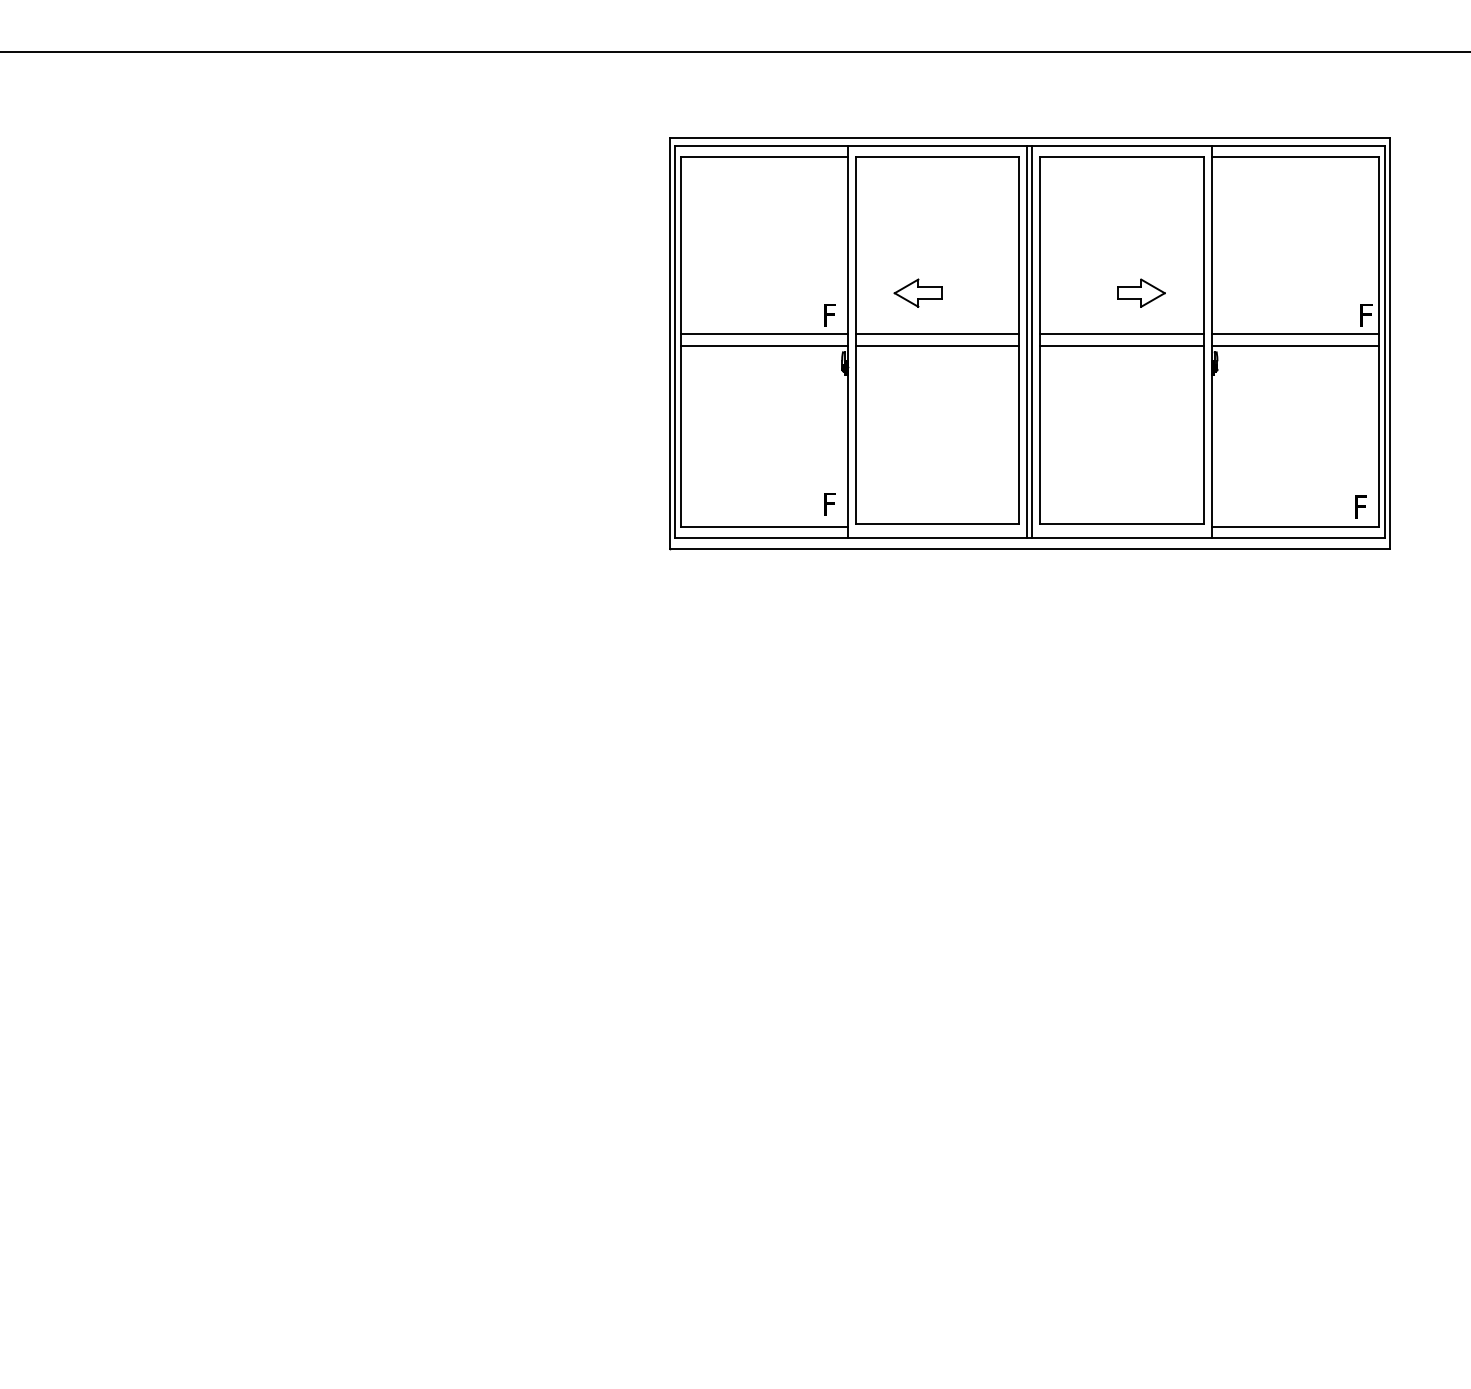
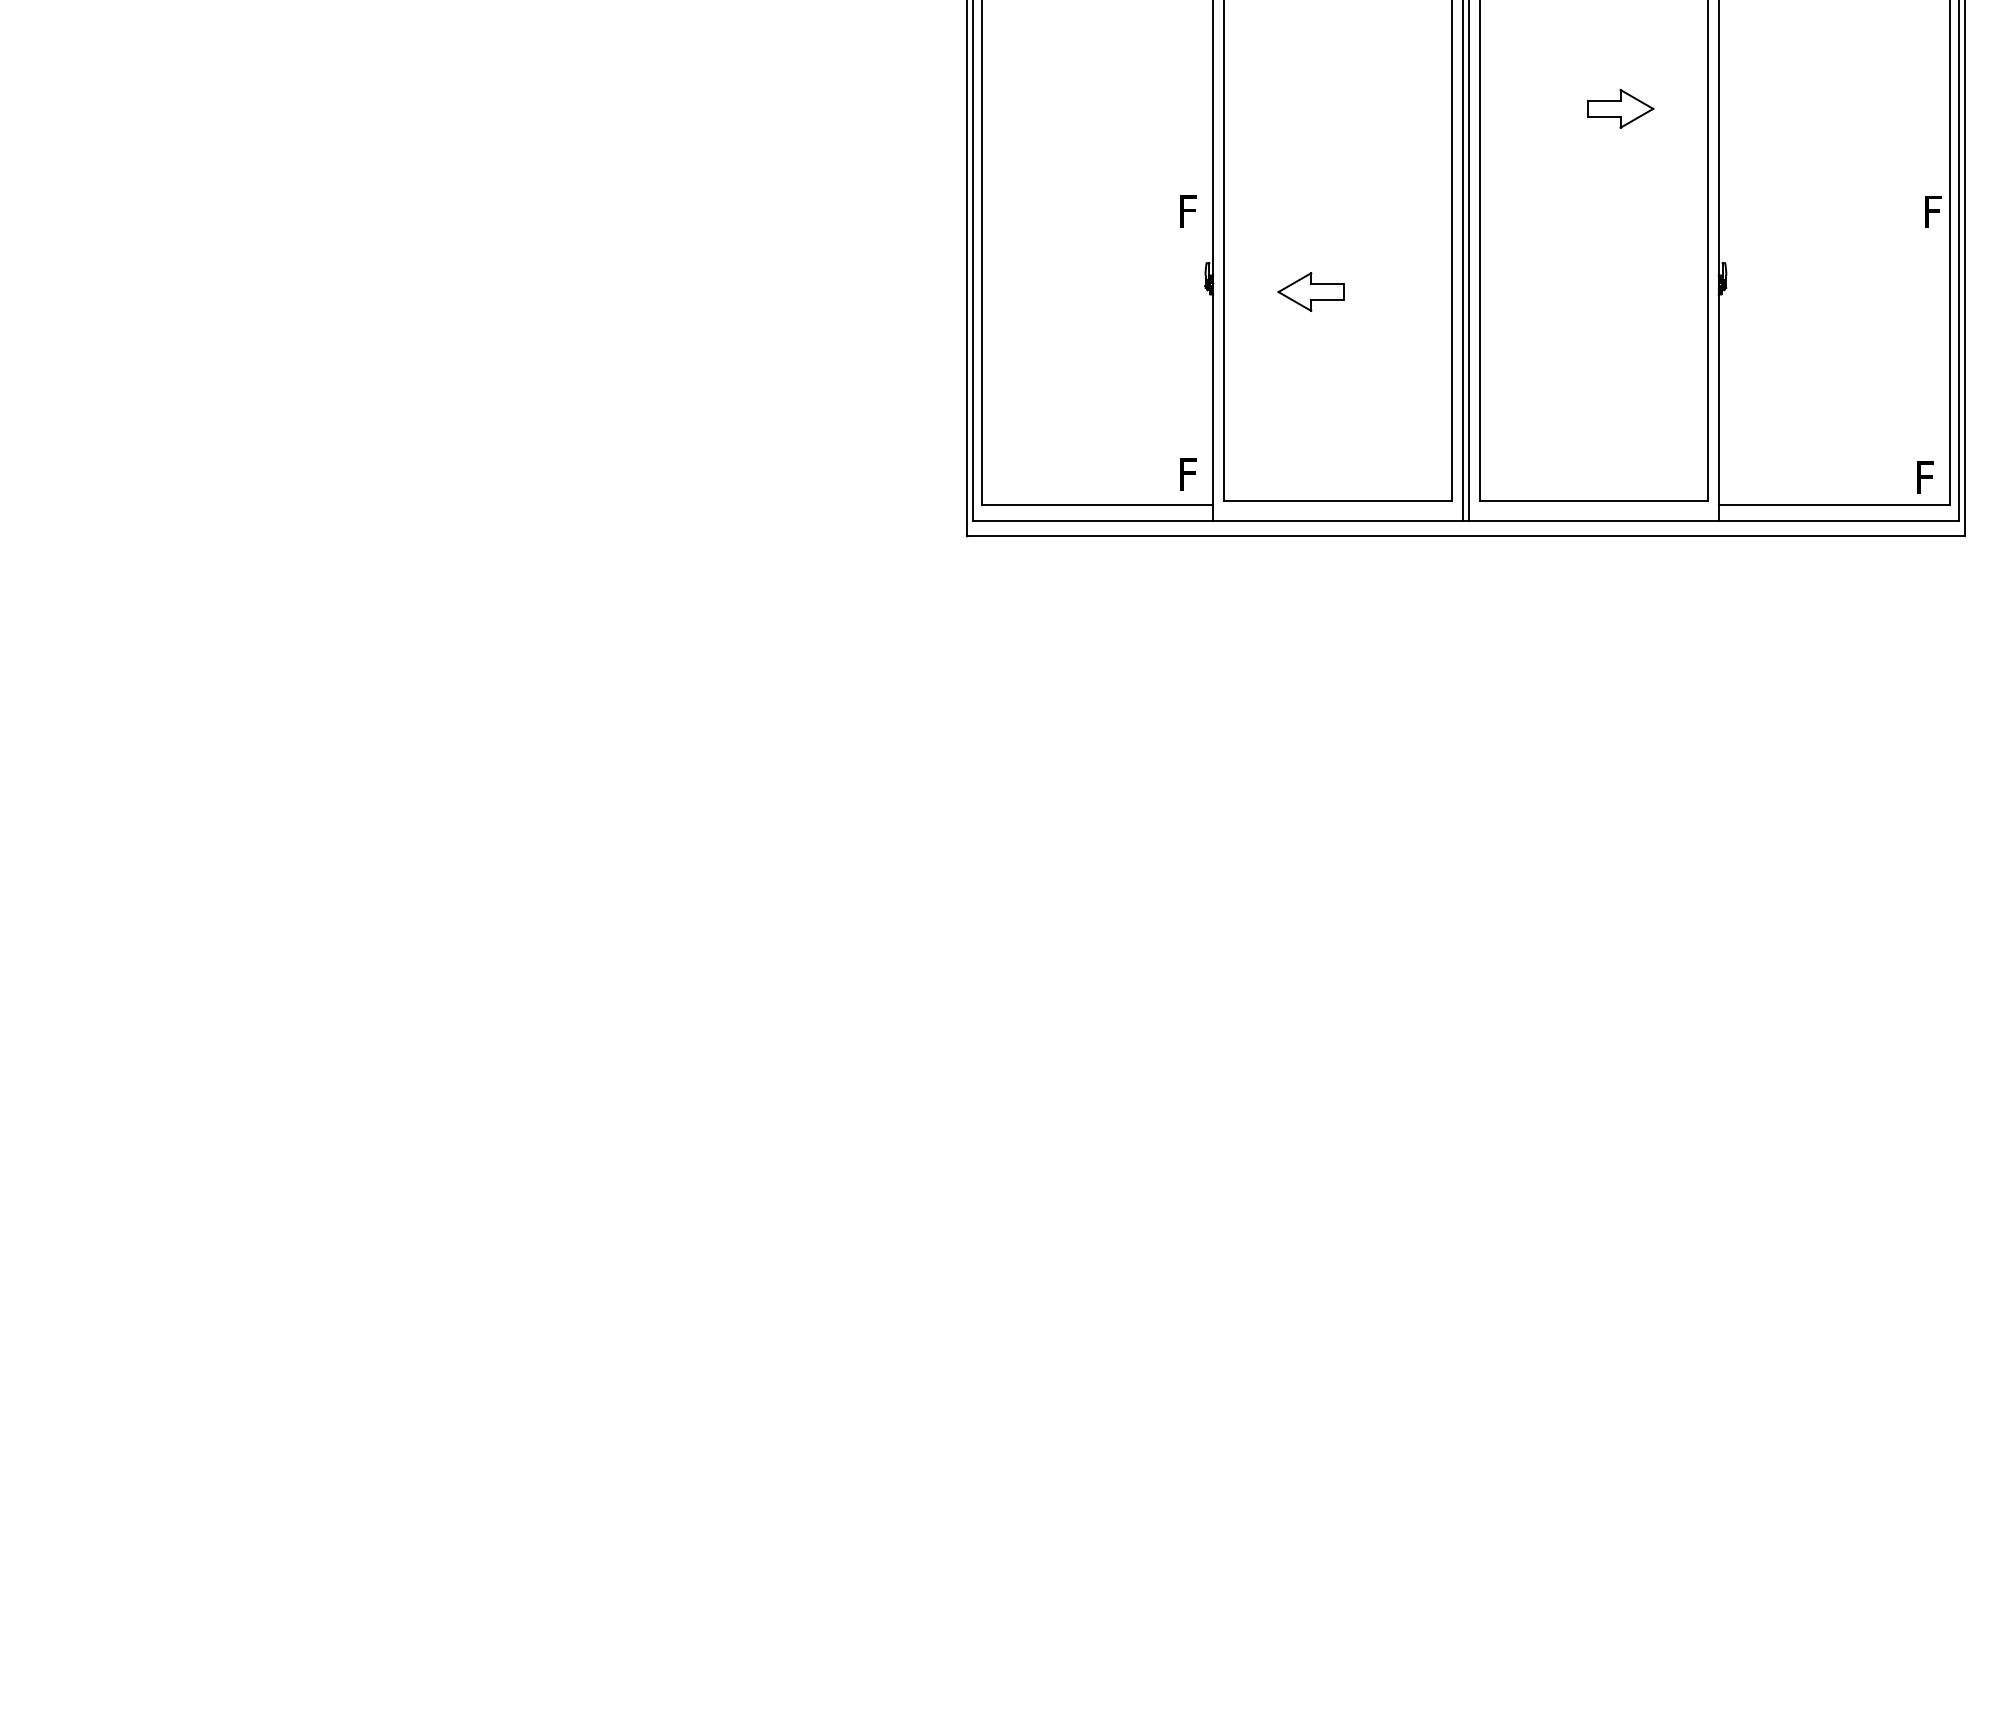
part: (917, 292) -> (1310, 291), moved
part: (1141, 292) -> (1620, 107), moved
line: (763, 334) -> (1096, 238), removed
line: (937, 334) -> (1337, 238), removed
line: (1122, 334) -> (1594, 238), removed
line: (1294, 334) -> (1833, 238), removed
line: (763, 346) -> (1096, 255), removed
line: (937, 346) -> (1337, 255), removed
line: (1122, 346) -> (1594, 255), removed
line: (1294, 346) -> (1833, 255), removed

